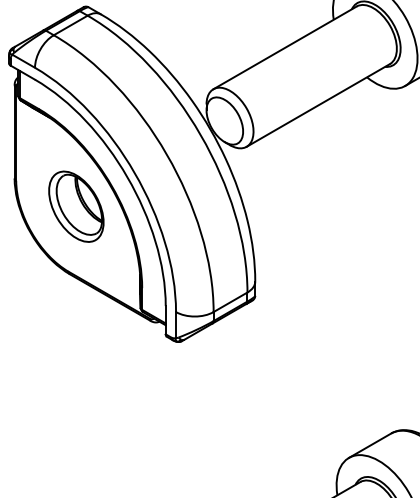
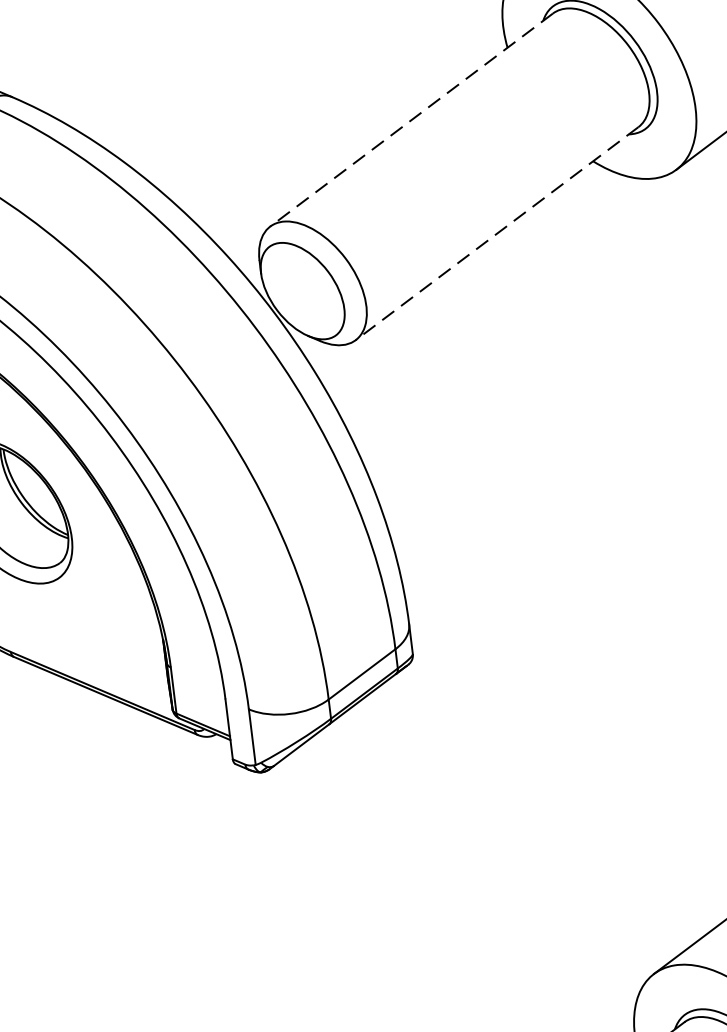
line: (285, 47) -> (412, 119), solid -> dashed
line: (318, 105) -> (497, 233), solid -> dashed

